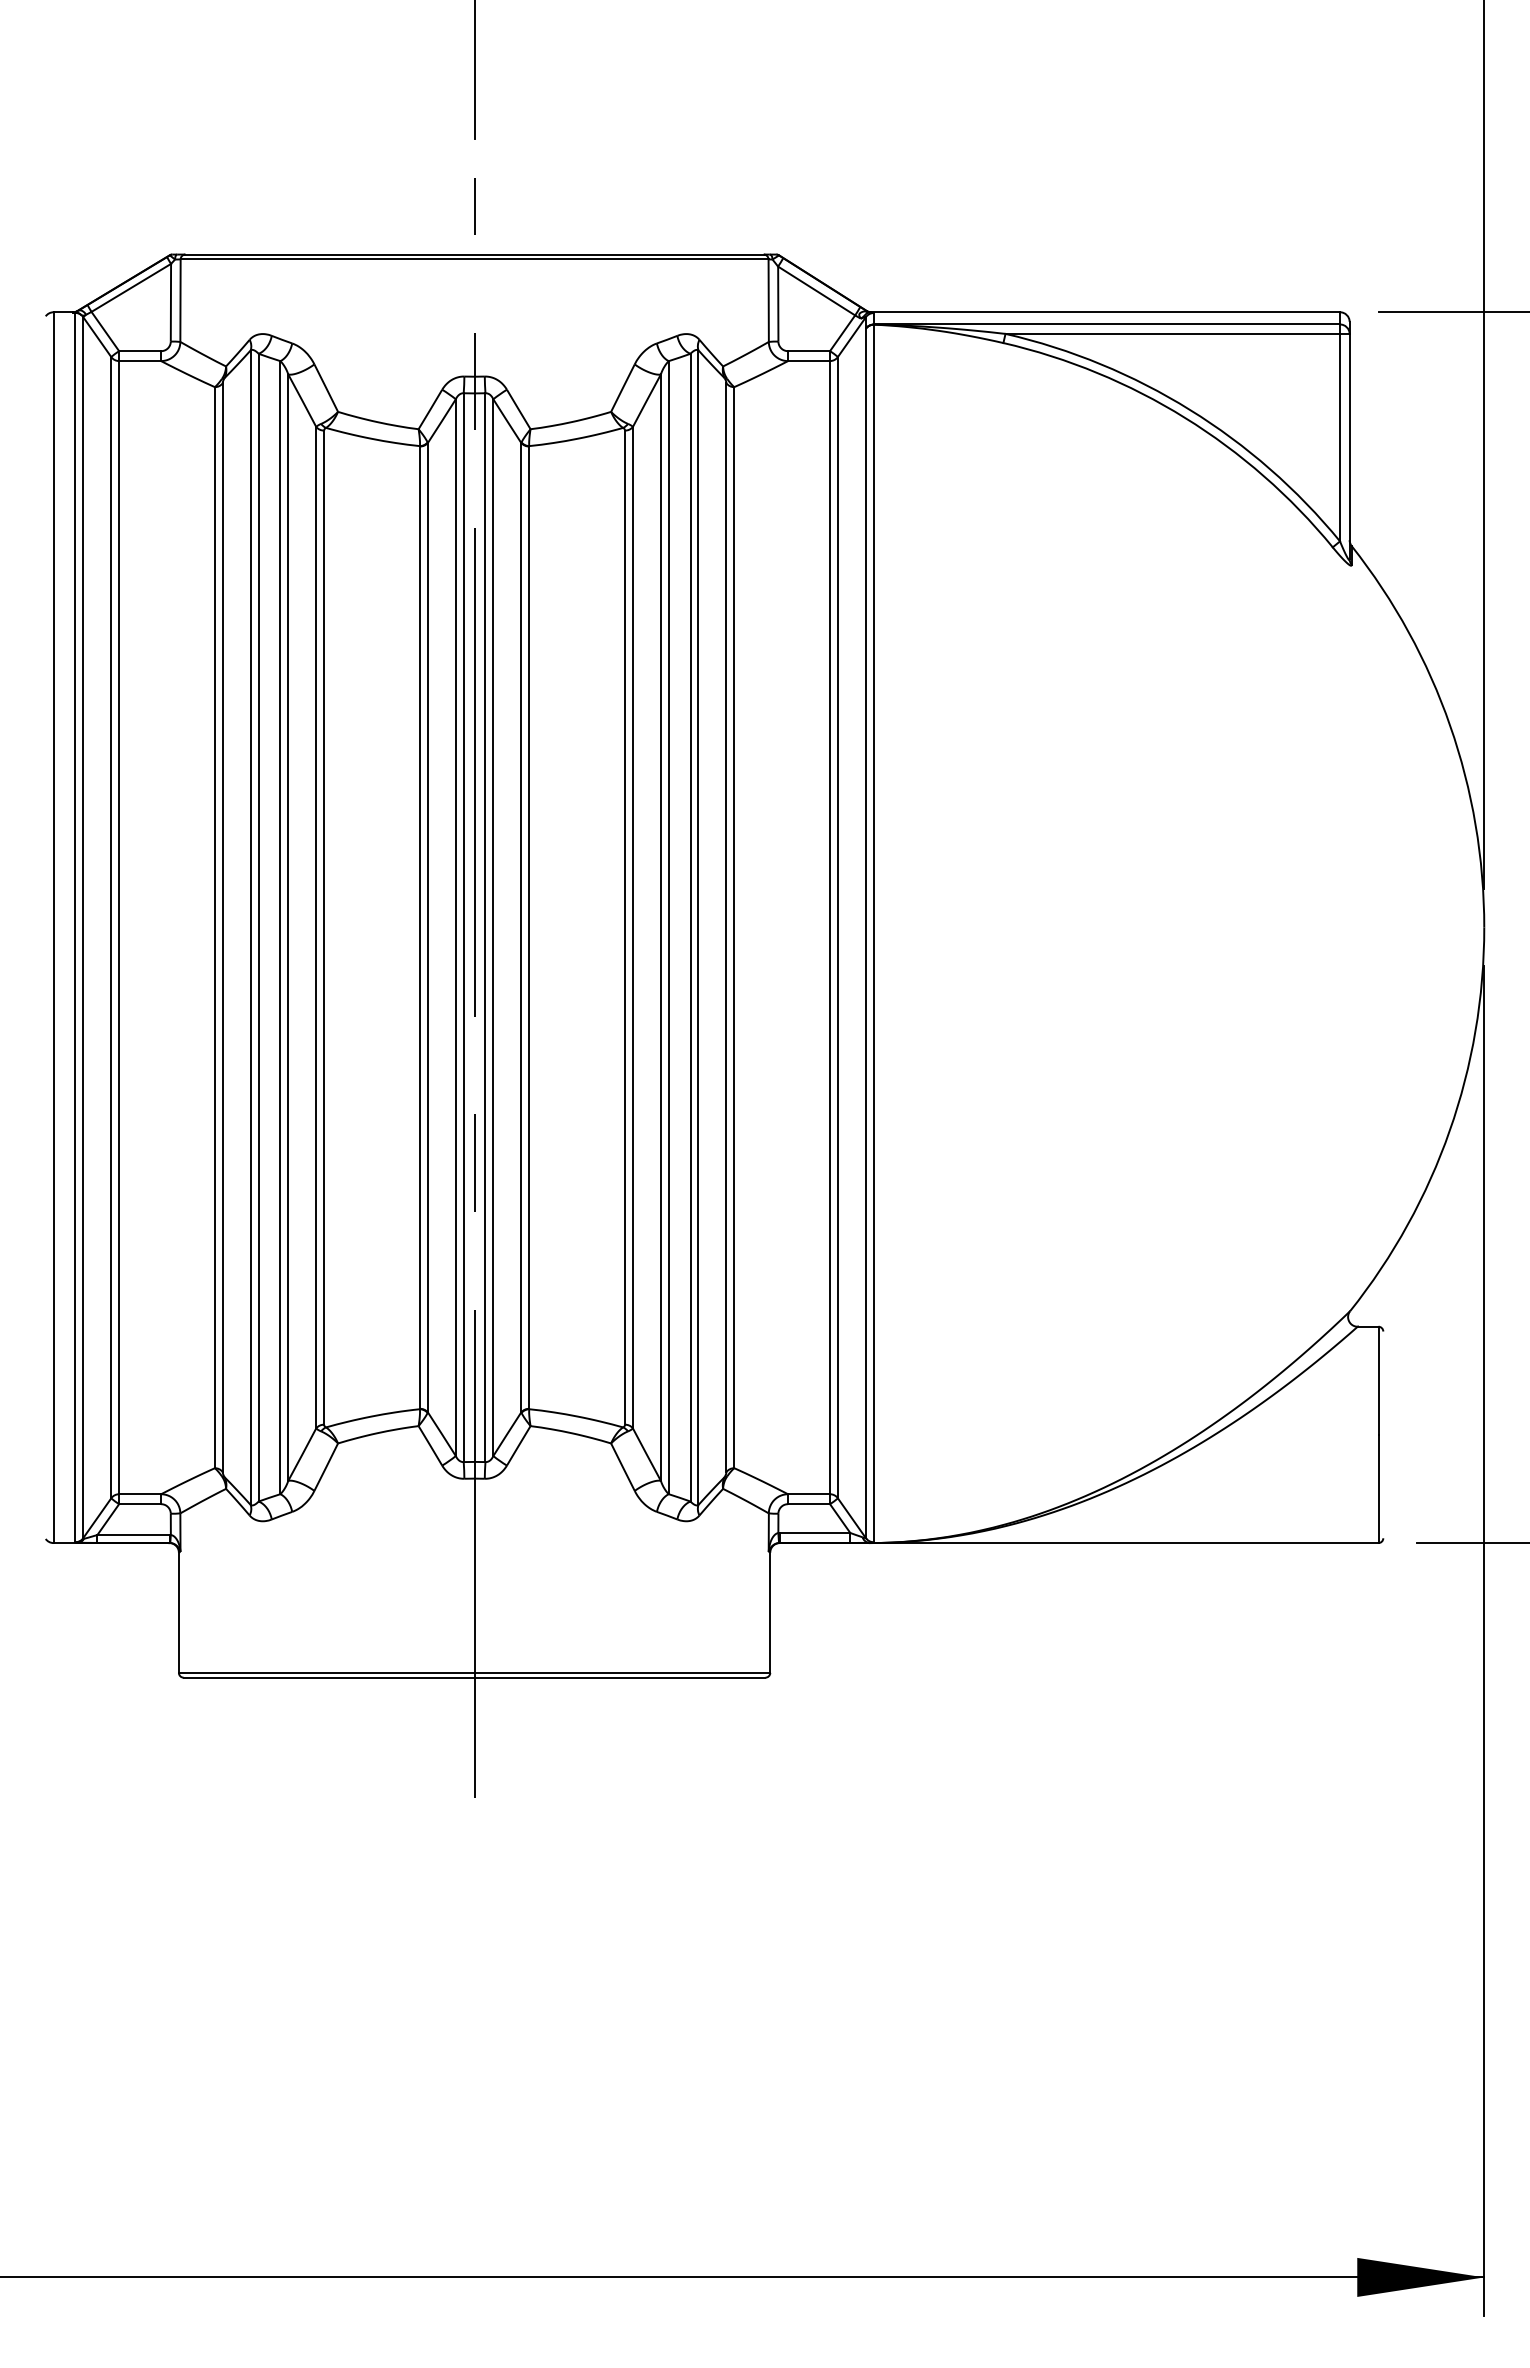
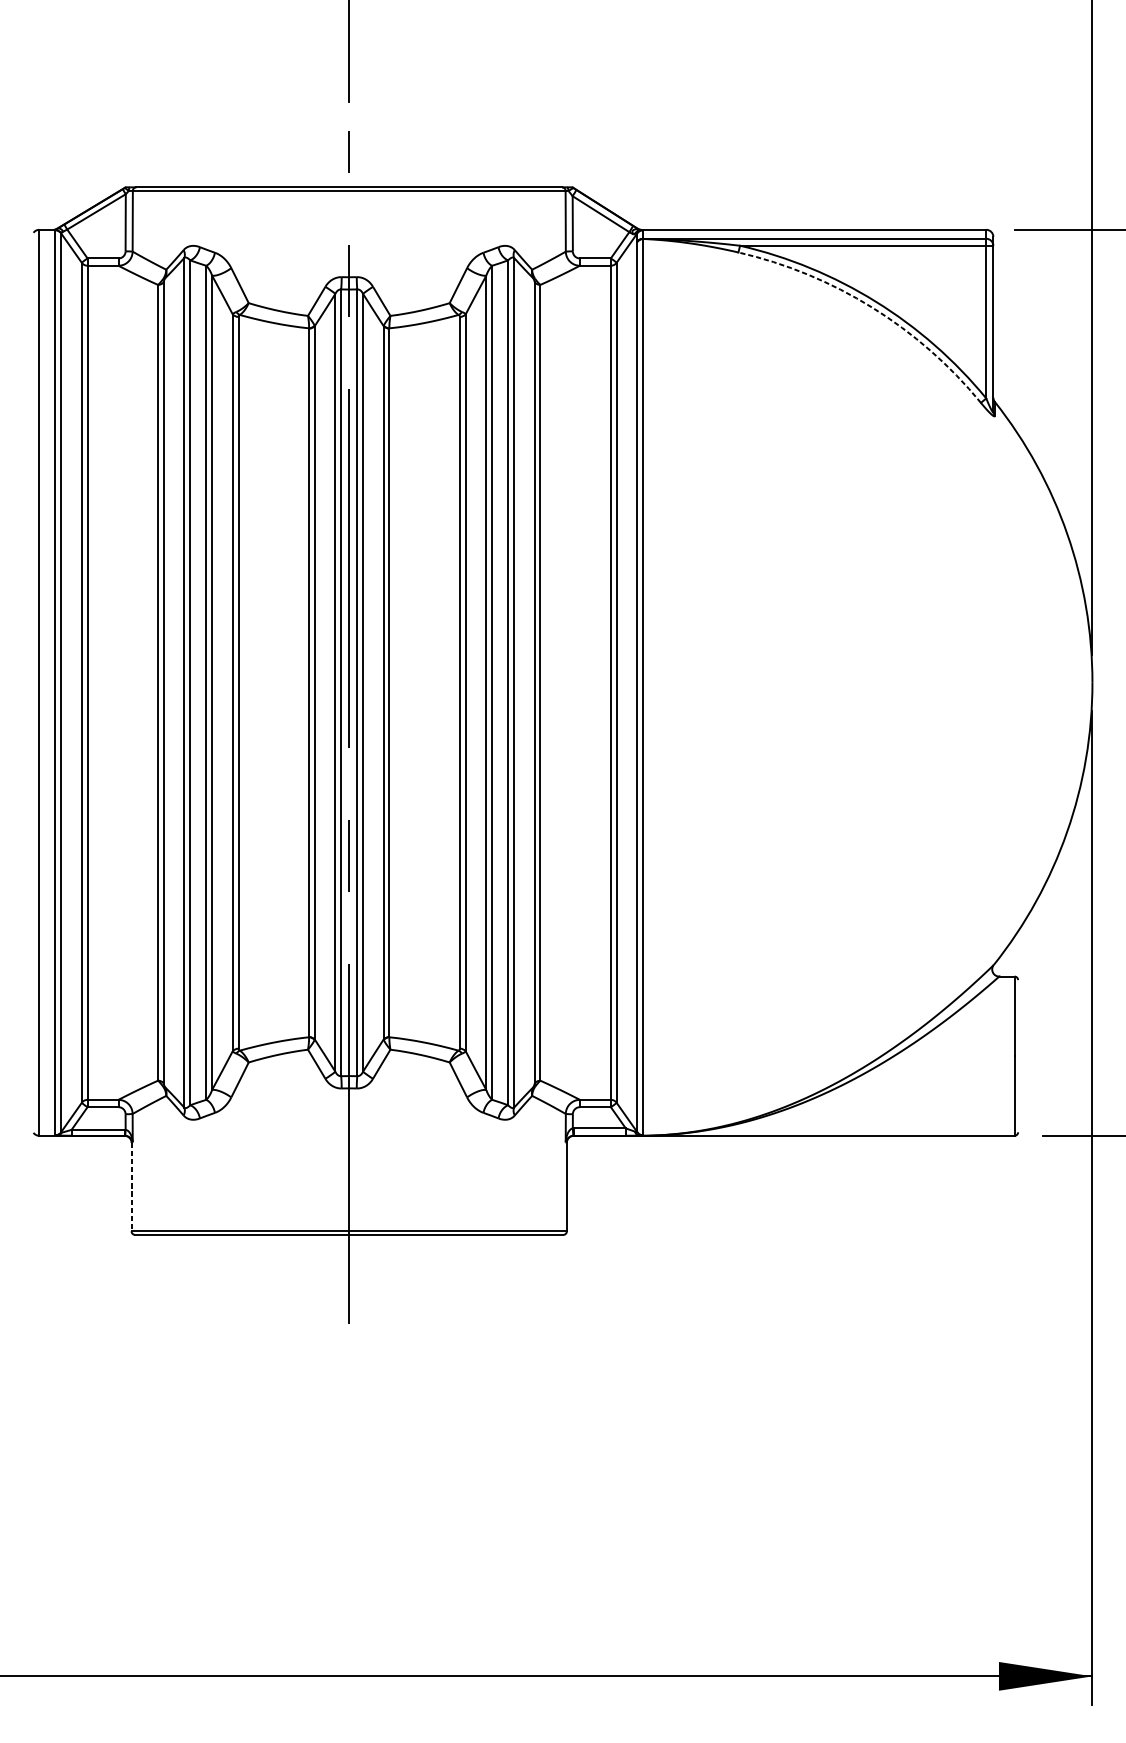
arc: (1185, 417) -> (872, 307), solid -> dashed
line: (178, 1613) -> (131, 1187), solid -> dashed

